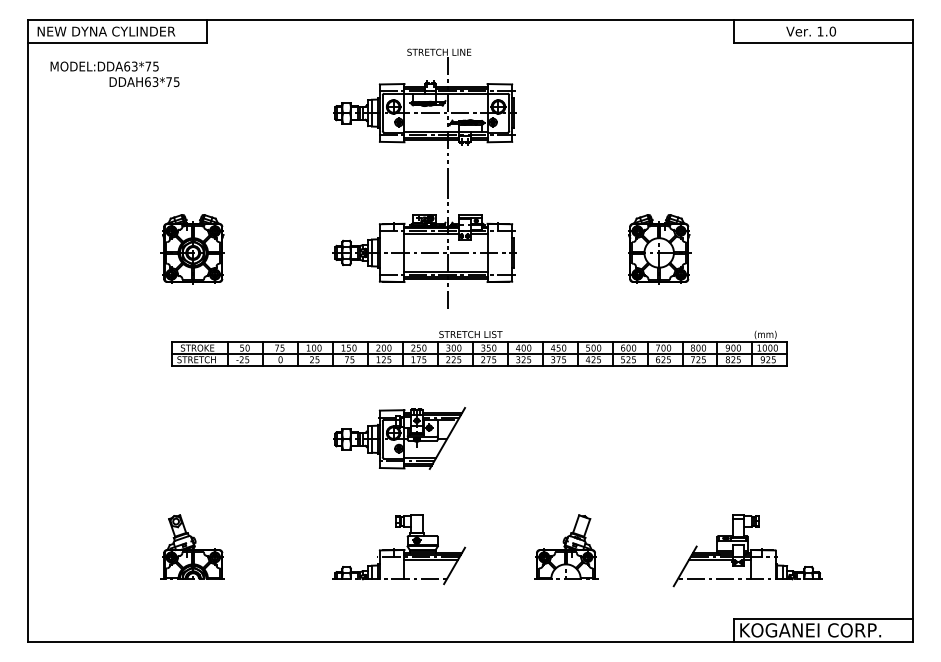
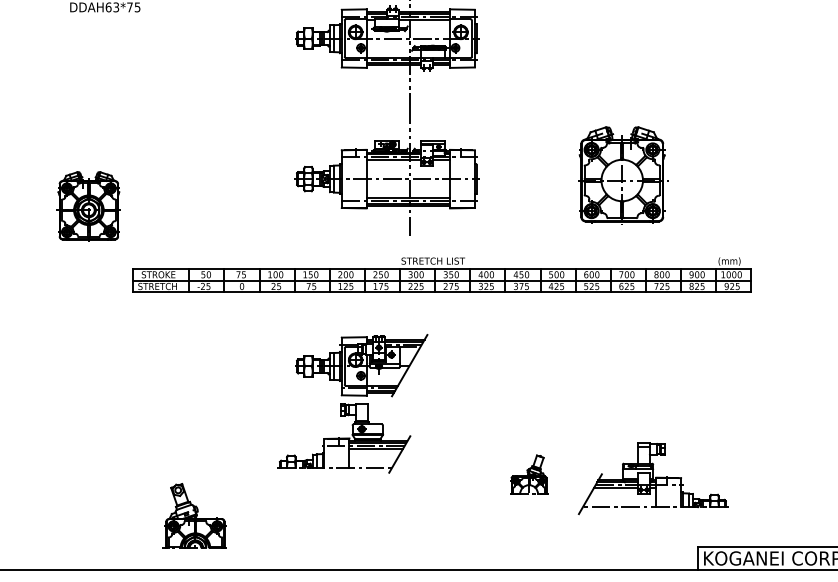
part: (192, 249) -> (88, 206), moved
part: (659, 249) -> (622, 175), size x1.4
part: (192, 546) -> (194, 515), moved
part: (566, 546) -> (529, 474), size x0.6
part: (399, 549) -> (344, 438), moved
part: (747, 550) -> (653, 478), moved

